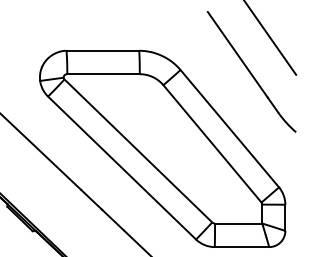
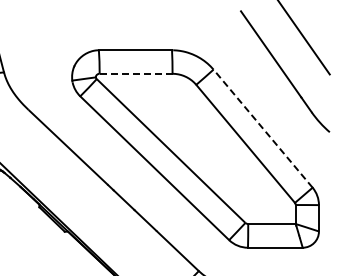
line: (103, 73) -> (136, 73), solid -> dashed
line: (229, 128) -> (262, 128), solid -> dashed

